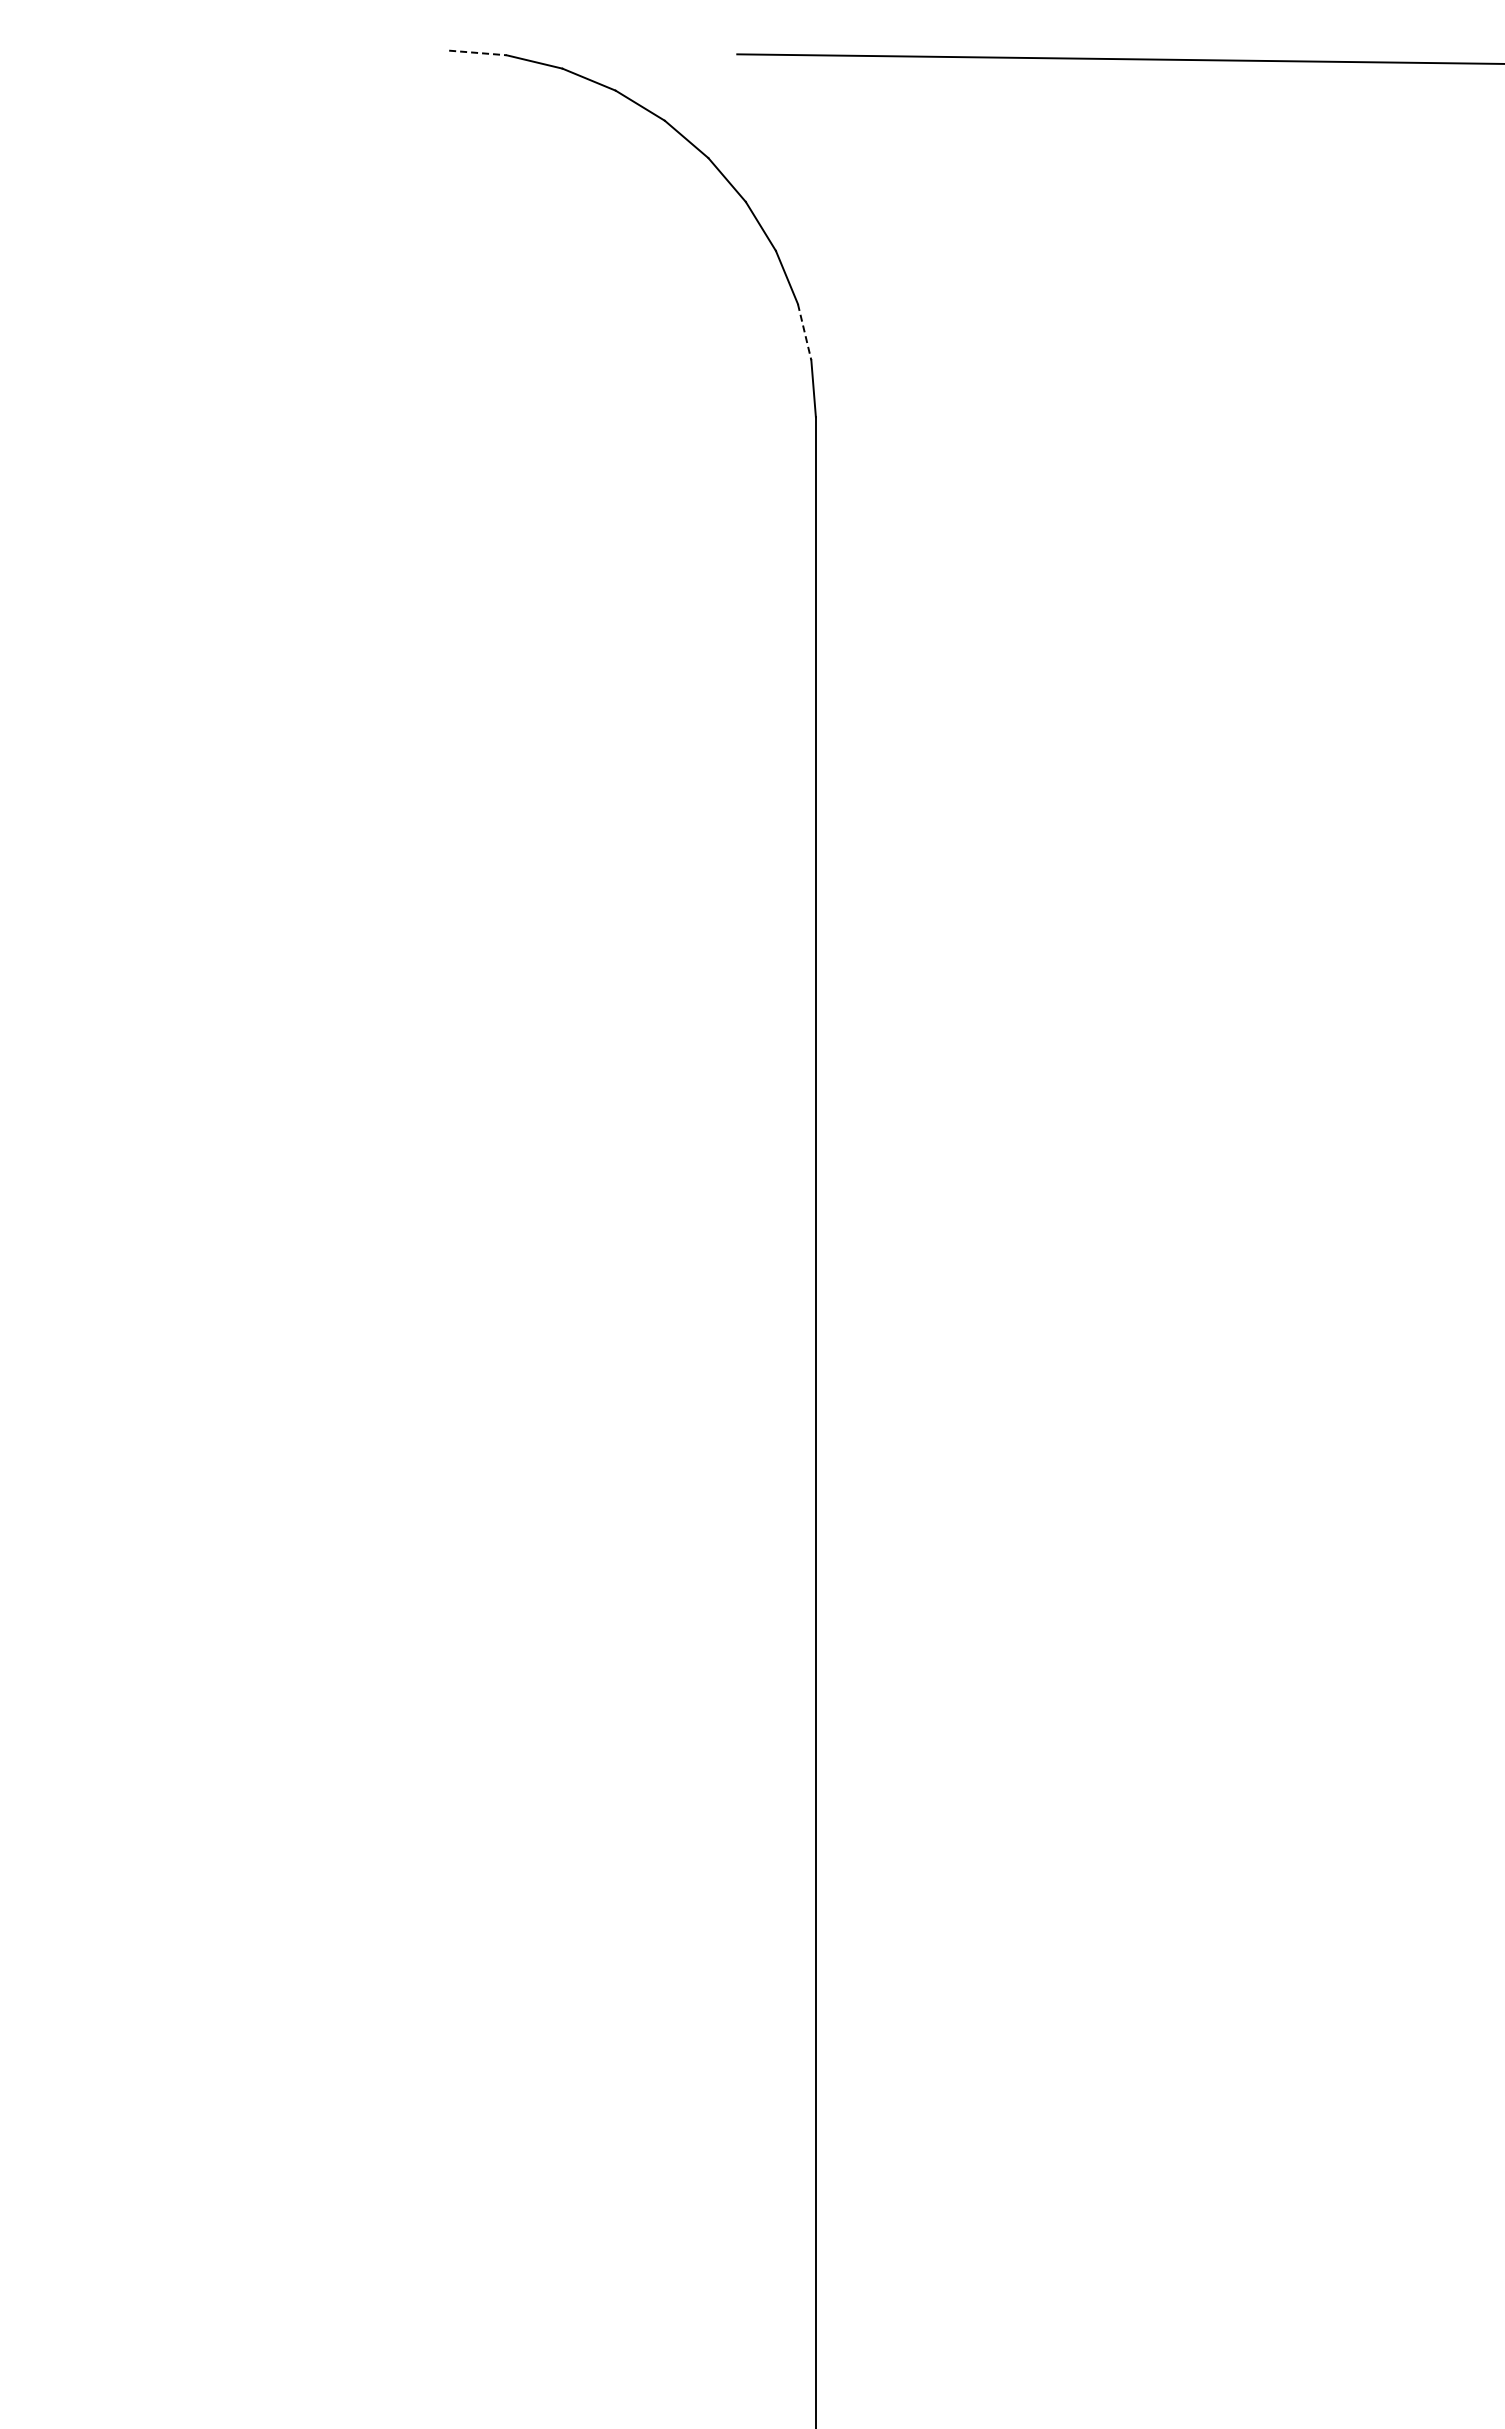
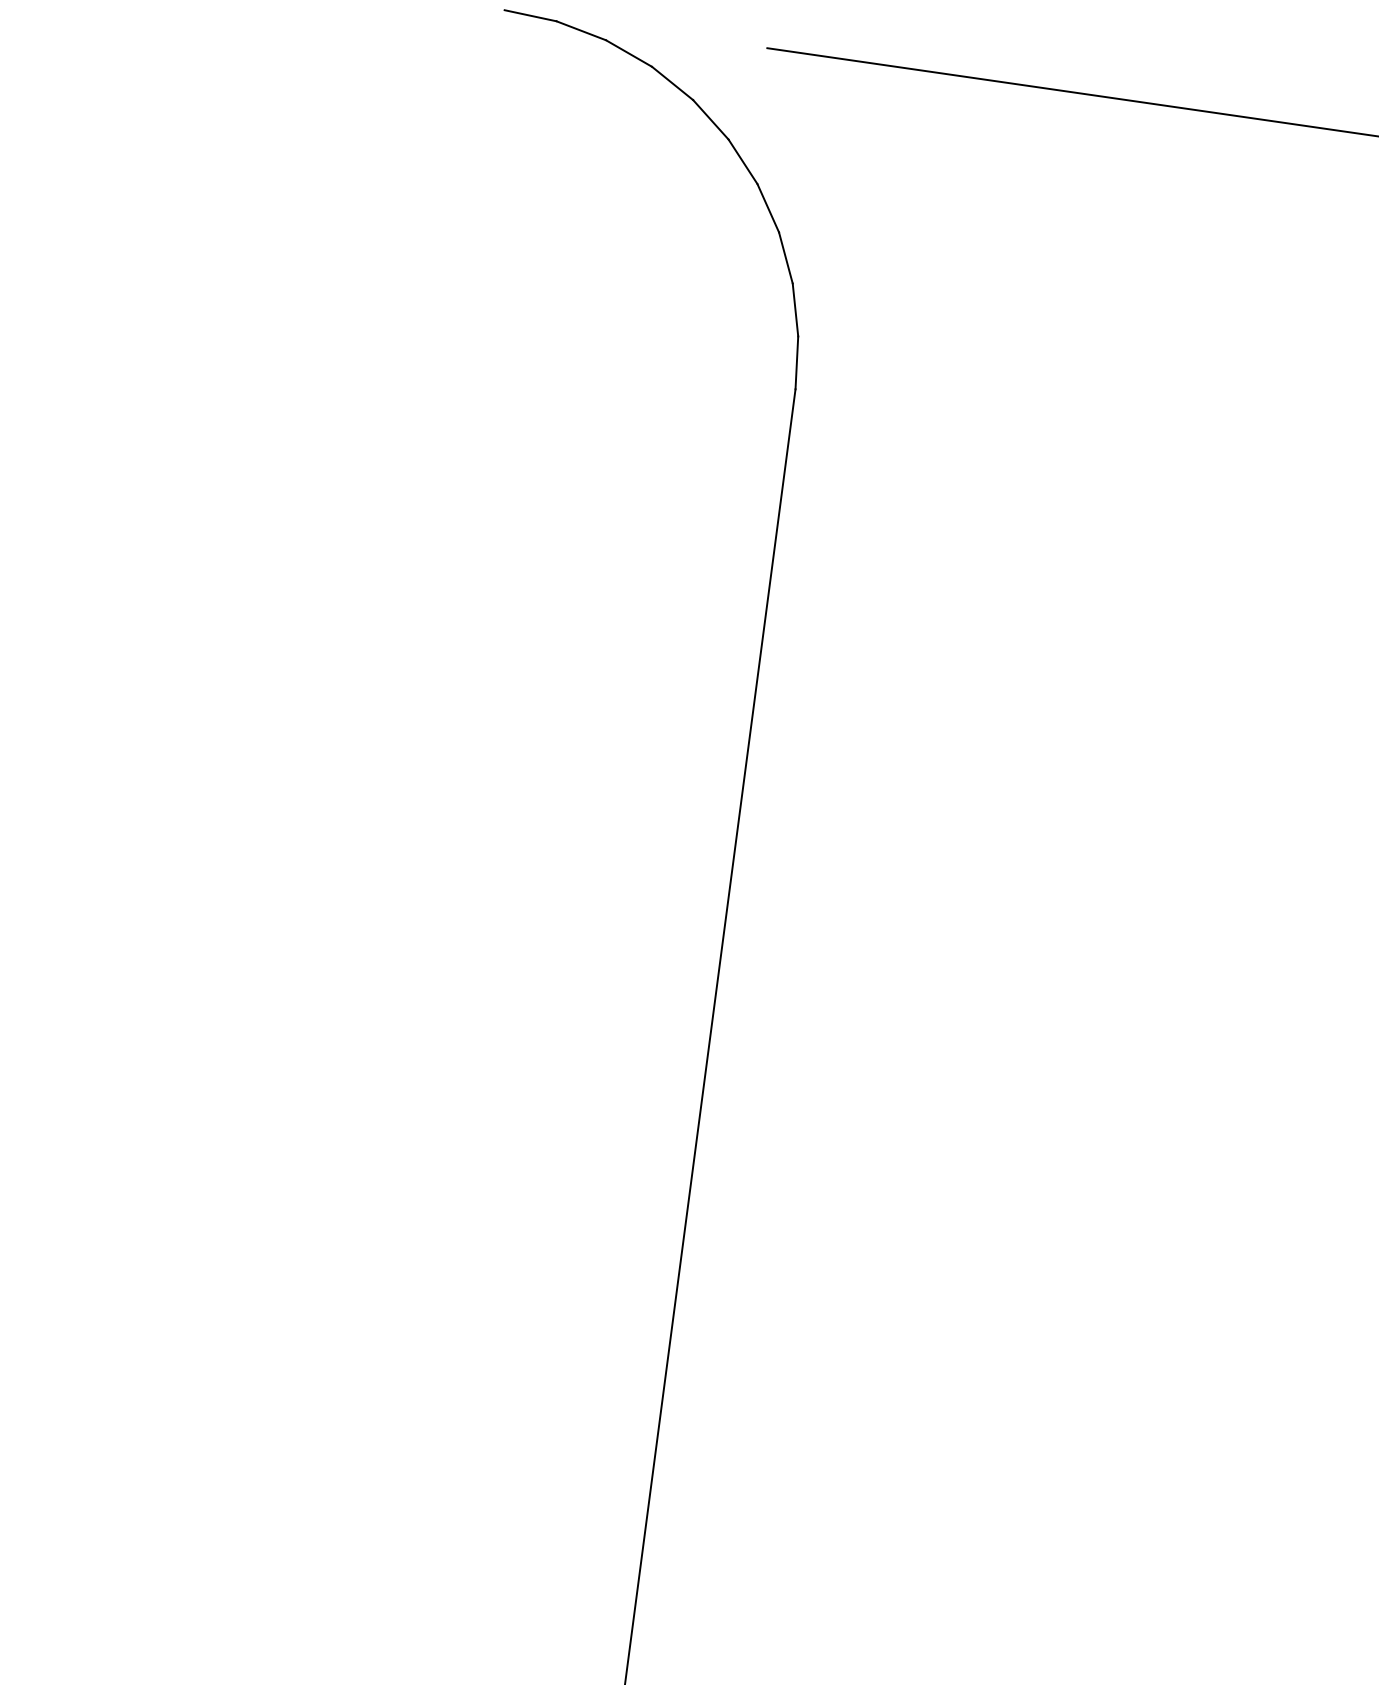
line: (477, 52) -> (530, 15), dashed -> solid
line: (804, 332) -> (795, 310), dashed -> solid

